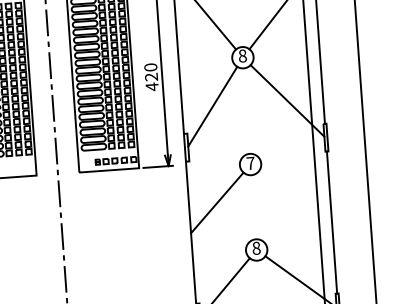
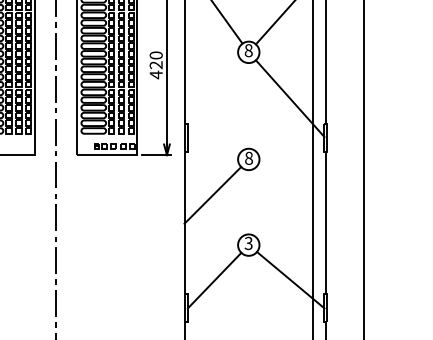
line: (212, 106) -> (214, 98), removed
text: (251, 162) -> (249, 157), 7 -> 8
text: (256, 248) -> (248, 243), 8 -> 3

